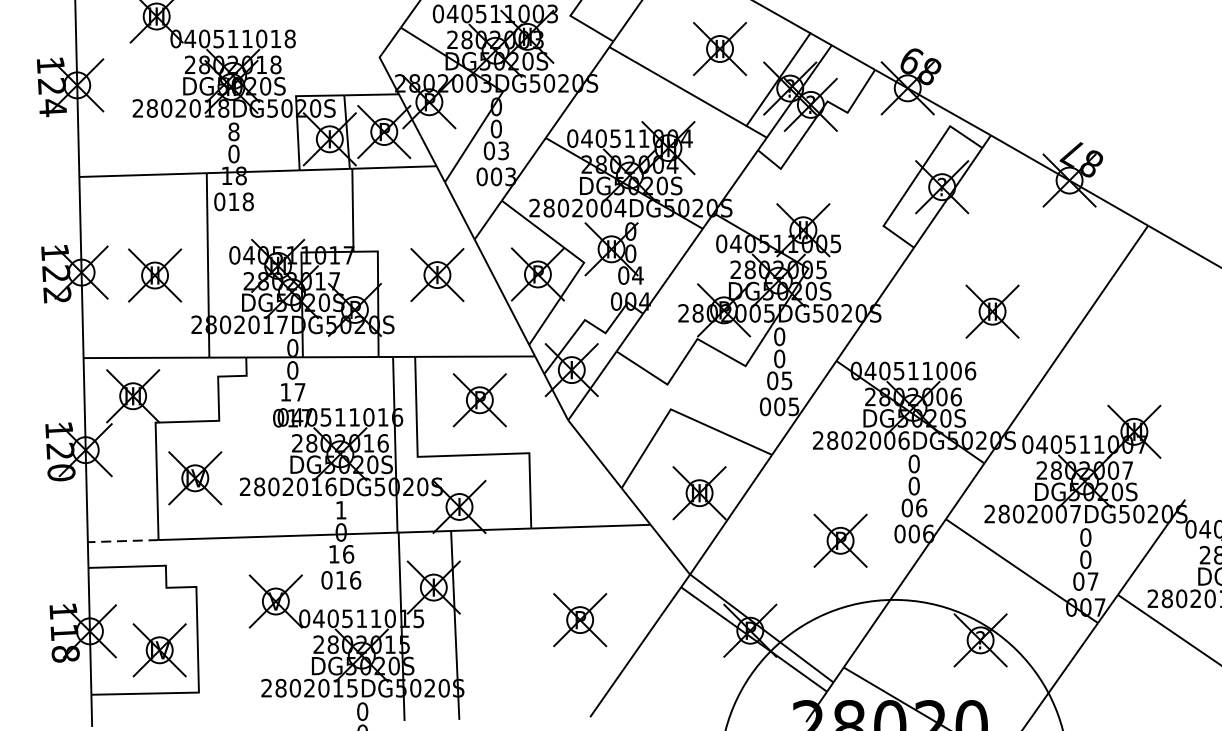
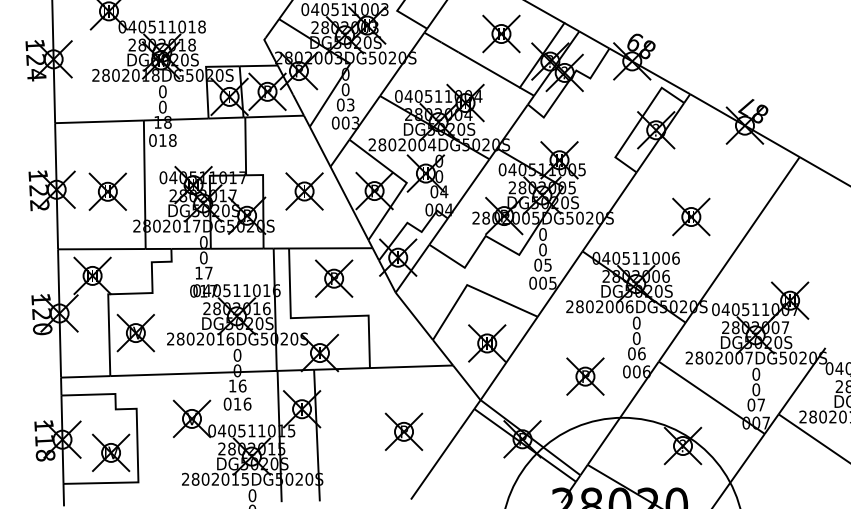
text: (233, 131) -> (162, 91), 8 -> 0
text: (341, 509) -> (237, 354), 1 -> 0
line: (122, 540) -> (85, 376), dashed -> solid

